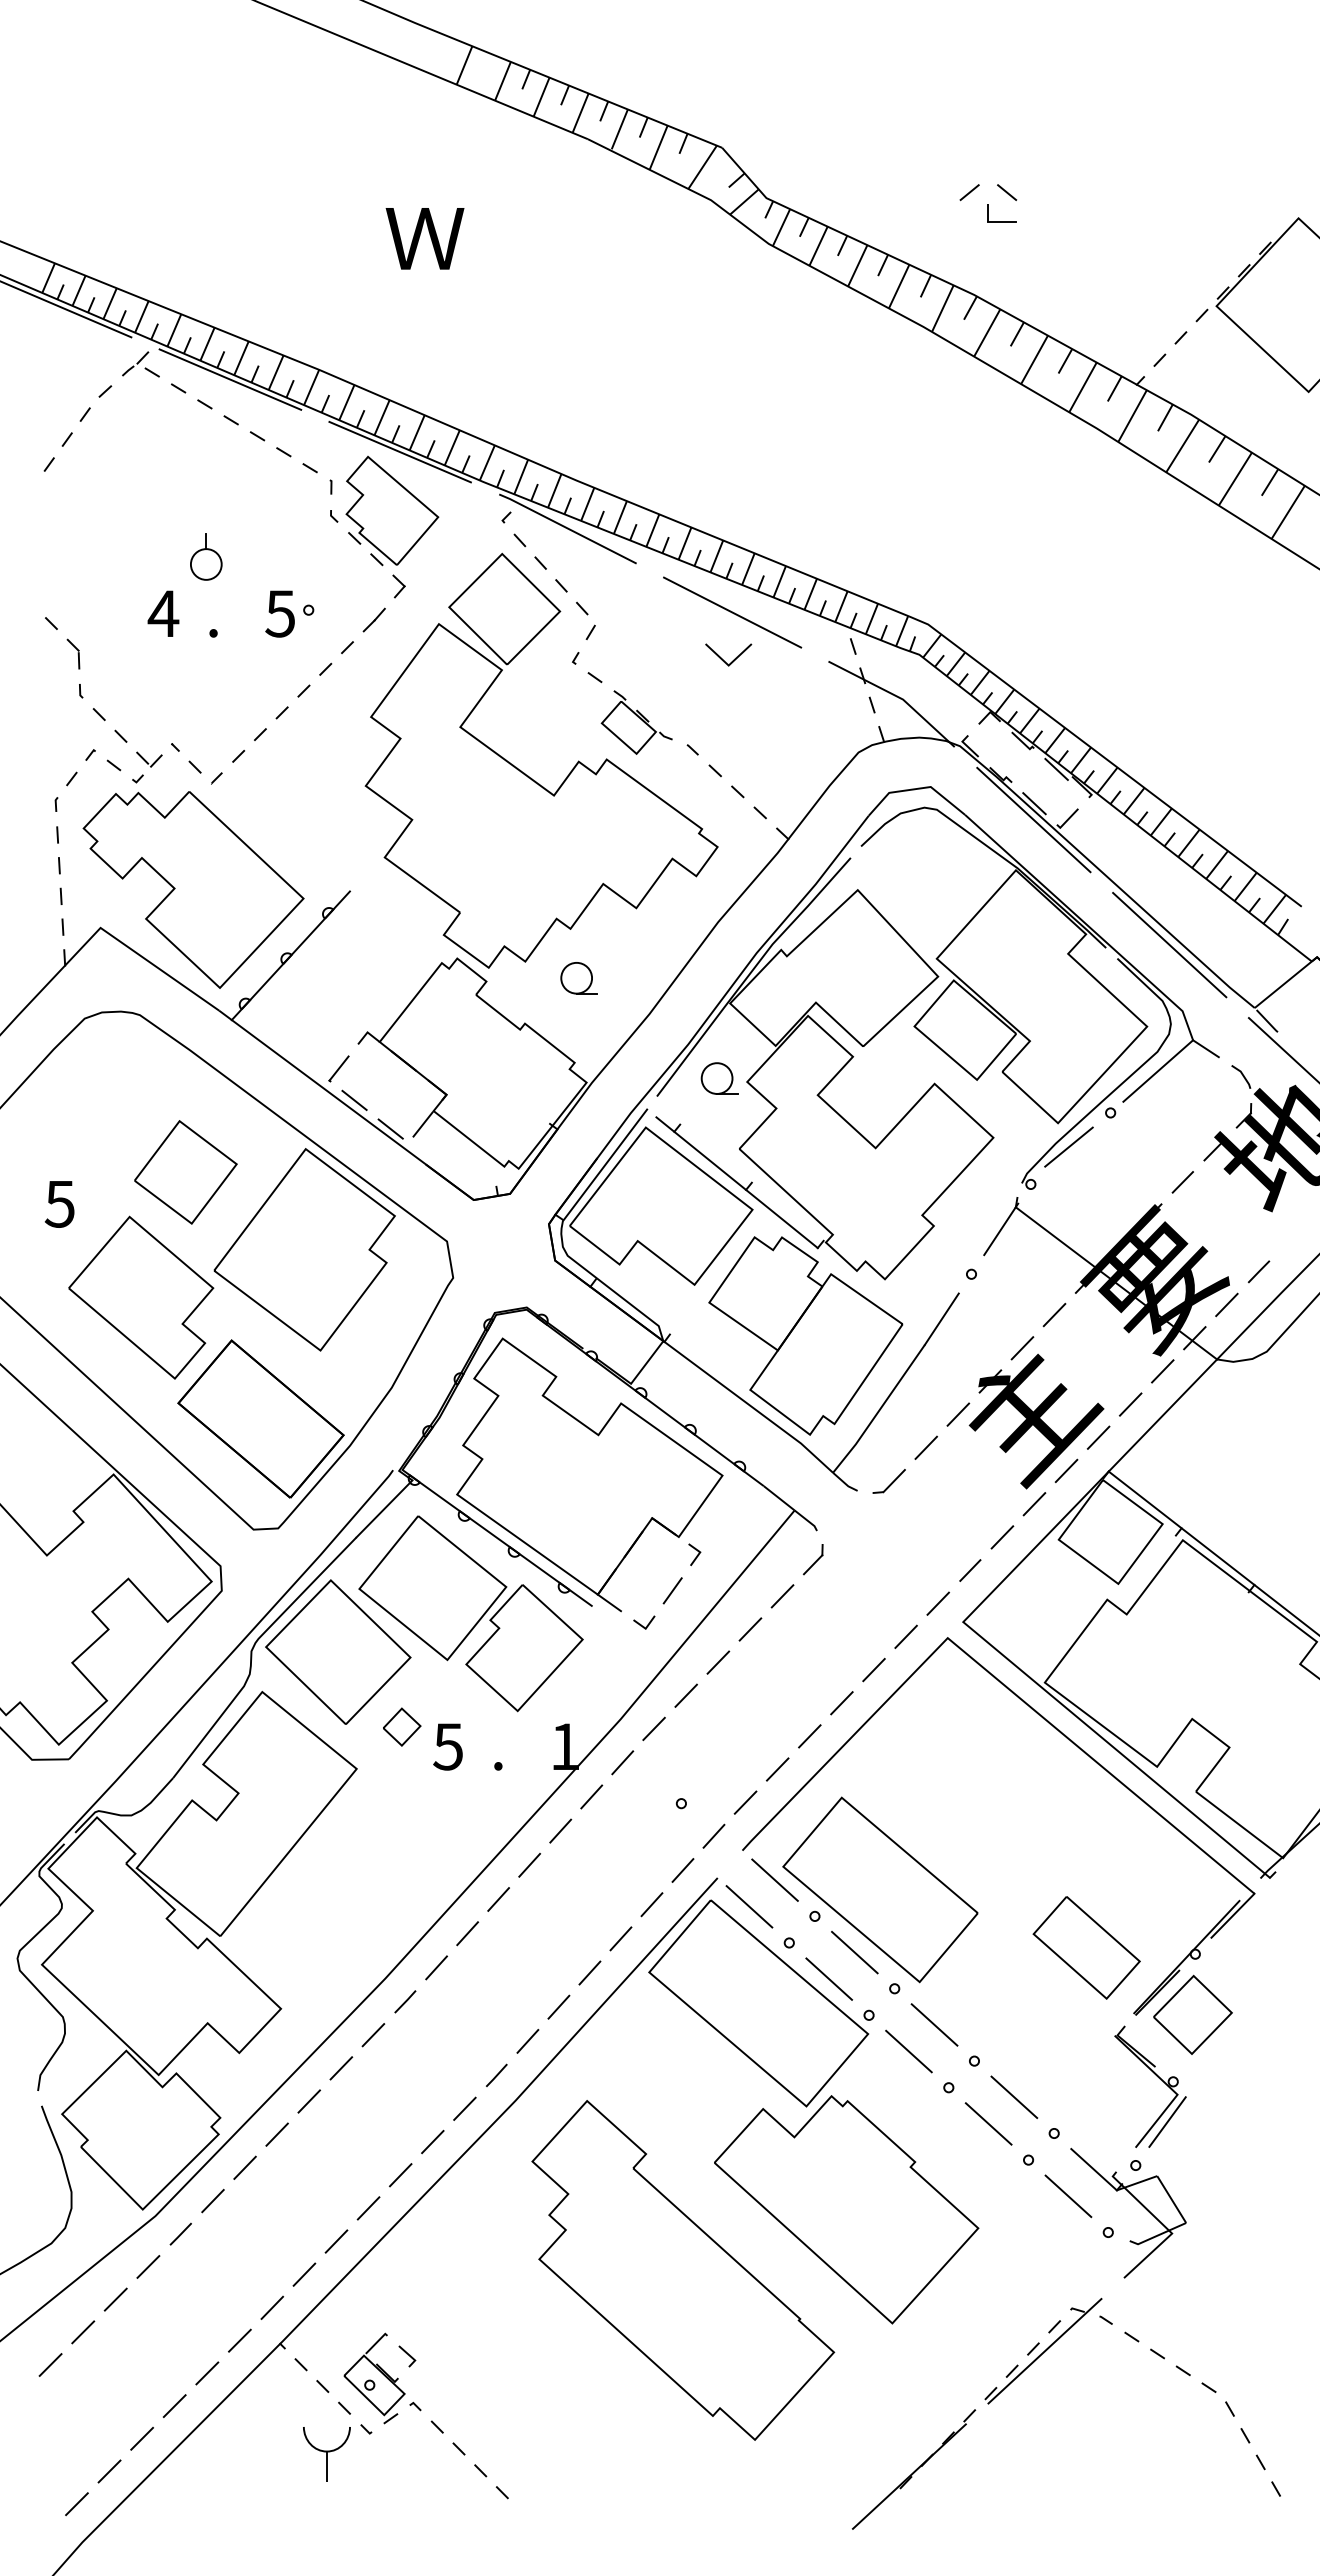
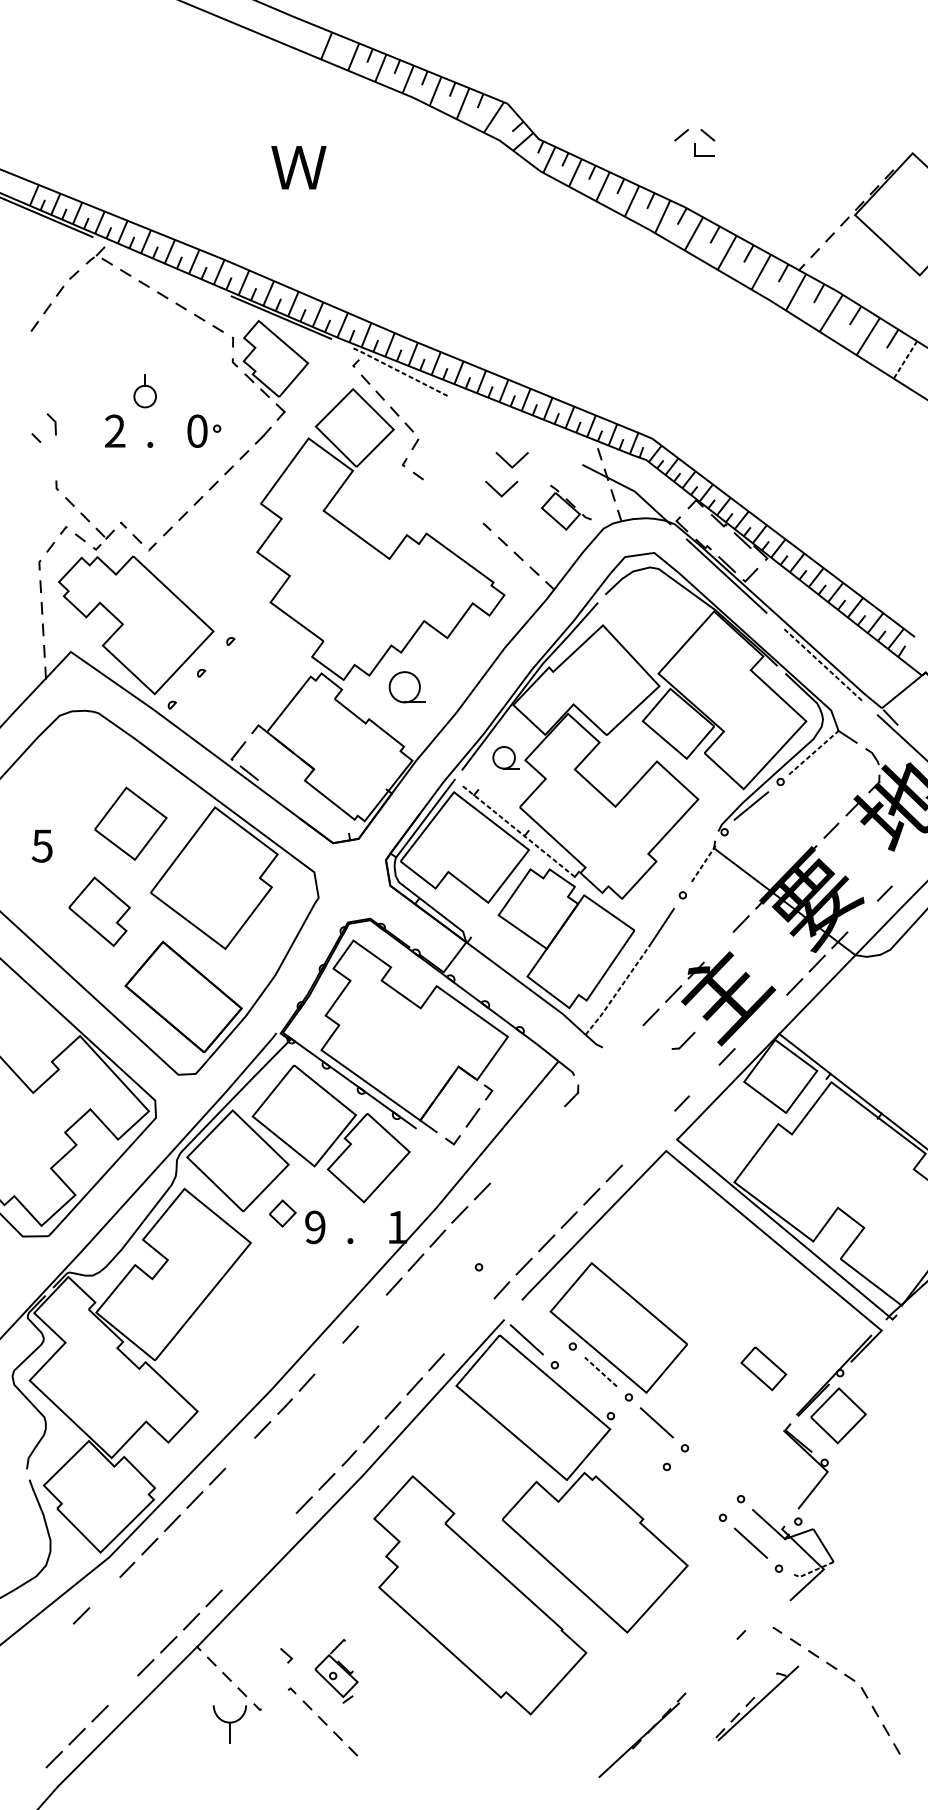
line: (230, 379) -> (162, 266), removed
line: (1287, 512) -> (904, 360), solid -> dashed
line: (567, 528) -> (399, 371), solid -> dashed
line: (732, 612) -> (514, 430), removed
text: (163, 613) -> (115, 431), 4 -> 2
text: (280, 613) -> (197, 431), 5 -> 0
part: (73, 653) -> (51, 424), moved
line: (708, 700) -> (498, 492), added
part: (636, 722) -> (566, 507), moved
line: (1169, 945) -> (822, 664), solid -> dashed
line: (290, 955) -> (204, 671), removed
part: (578, 978) -> (406, 687), size x1.4
line: (1157, 1071) -> (813, 752), solid -> dashed
line: (422, 1124) -> (297, 790), removed
line: (390, 1128) -> (274, 792), removed
line: (737, 1182) -> (518, 830), solid -> dashed
line: (1001, 1229) -> (703, 863), solid -> dashed
part: (141, 1297) -> (99, 911), size x0.6
line: (1226, 1304) -> (862, 916), removed
line: (1022, 1348) -> (718, 947), removed
line: (879, 1410) -> (618, 991), solid -> dashed
line: (1098, 1437) -> (772, 1010), removed
line: (1066, 1470) -> (749, 1033), removed
part: (888, 1481) -> (682, 1040), moved
line: (1002, 1537) -> (704, 1080), removed
line: (782, 1596) -> (550, 1121), removed
line: (937, 1603) -> (658, 1126), removed
line: (750, 1629) -> (527, 1144), removed
line: (905, 1636) -> (636, 1149), removed
line: (718, 1662) -> (505, 1168), removed
text: (447, 1746) -> (314, 1227), 5 -> 9
line: (529, 1864) -> (372, 1310), removed
line: (682, 1870) -> (479, 1314), removed
line: (774, 1879) -> (544, 1320), removed
line: (651, 1904) -> (458, 1338), removed
line: (467, 1933) -> (328, 1358), removed
part: (1086, 1947) -> (763, 1368), size x0.6
line: (854, 1952) -> (600, 1371), solid -> dashed
line: (828, 1978) -> (582, 1390), removed
line: (908, 2051) -> (638, 1441), removed
line: (341, 2068) -> (240, 1453), removed
line: (1014, 2097) -> (713, 1473), removed
line: (1167, 2121) -> (820, 1490), removed
line: (988, 2123) -> (694, 1492), removed
line: (400, 2175) -> (281, 1528), removed
line: (368, 2208) -> (259, 1551), removed
line: (1157, 2235) -> (813, 1570), solid -> dashed
line: (336, 2241) -> (236, 1575), removed
line: (148, 2266) -> (104, 1592), removed
line: (83, 2332) -> (58, 1638), removed
part: (1043, 2350) -> (757, 1702), moved
line: (50, 2364) -> (35, 1661), removed
part: (374, 2378) -> (336, 1671), moved
line: (174, 2406) -> (122, 1690), removed

